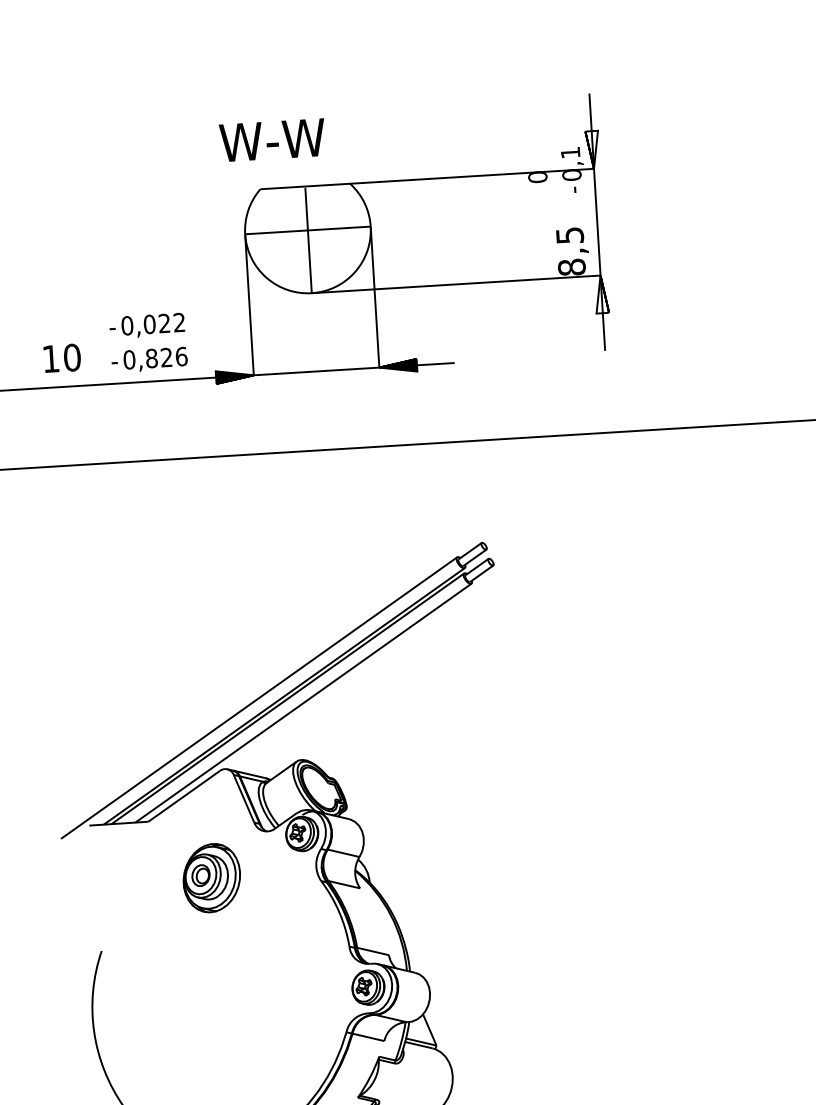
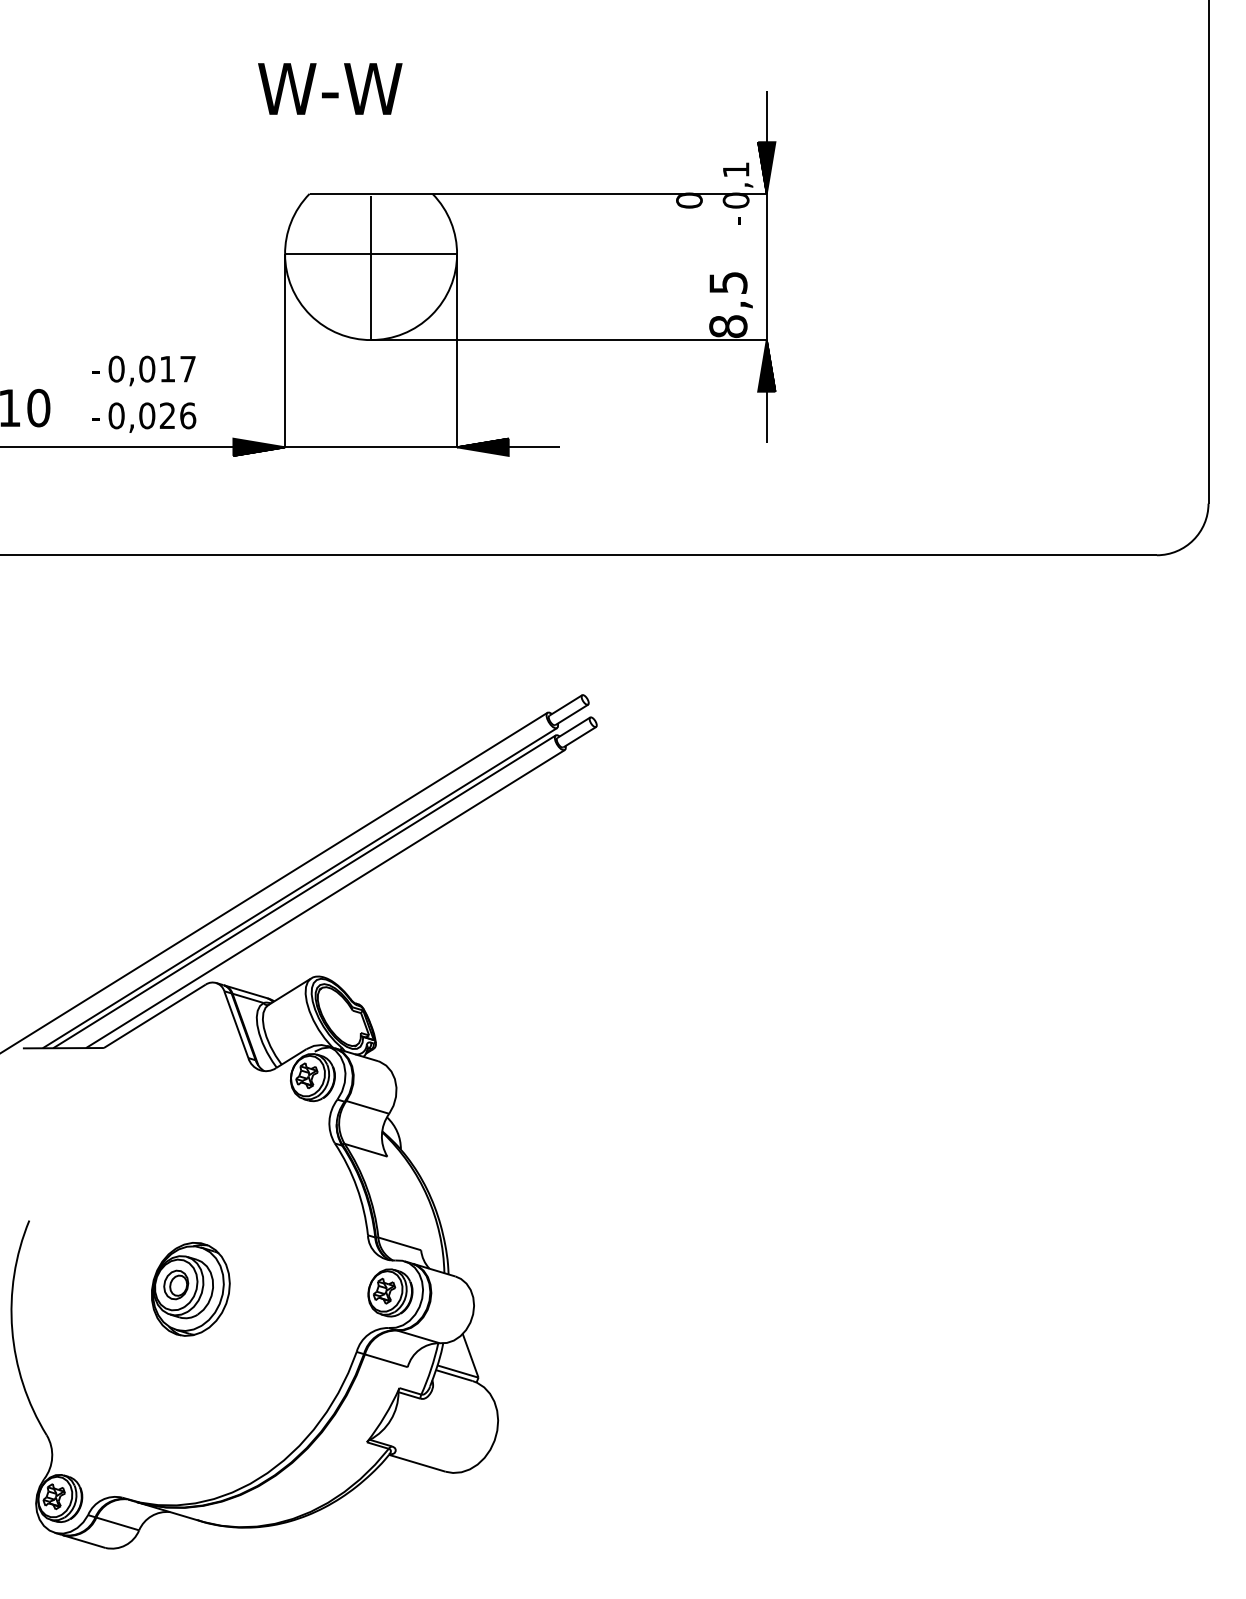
text: (272, 139) -> (330, 88), moved
fill: (592, 149) -> (766, 167), added
fill: (601, 294) -> (766, 365), added
text: (171, 322) -> (177, 368), 0,022 -> 0,017
text: (152, 358) -> (147, 415), 0,826 -> 0,026
part: (211, 878) -> (190, 1289), moved

